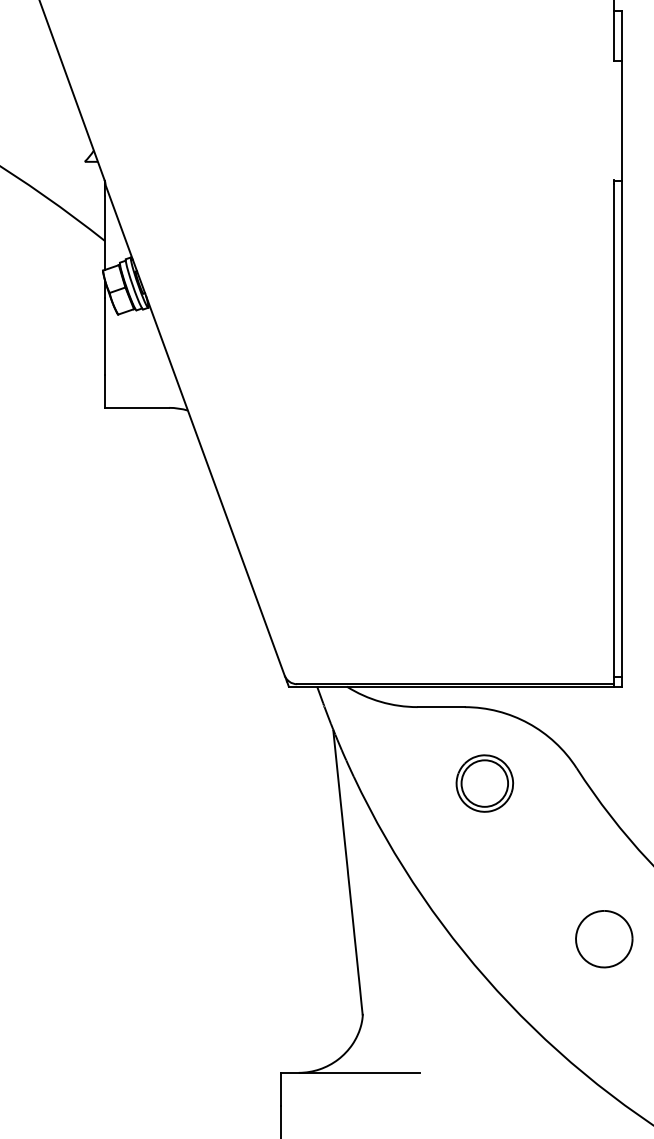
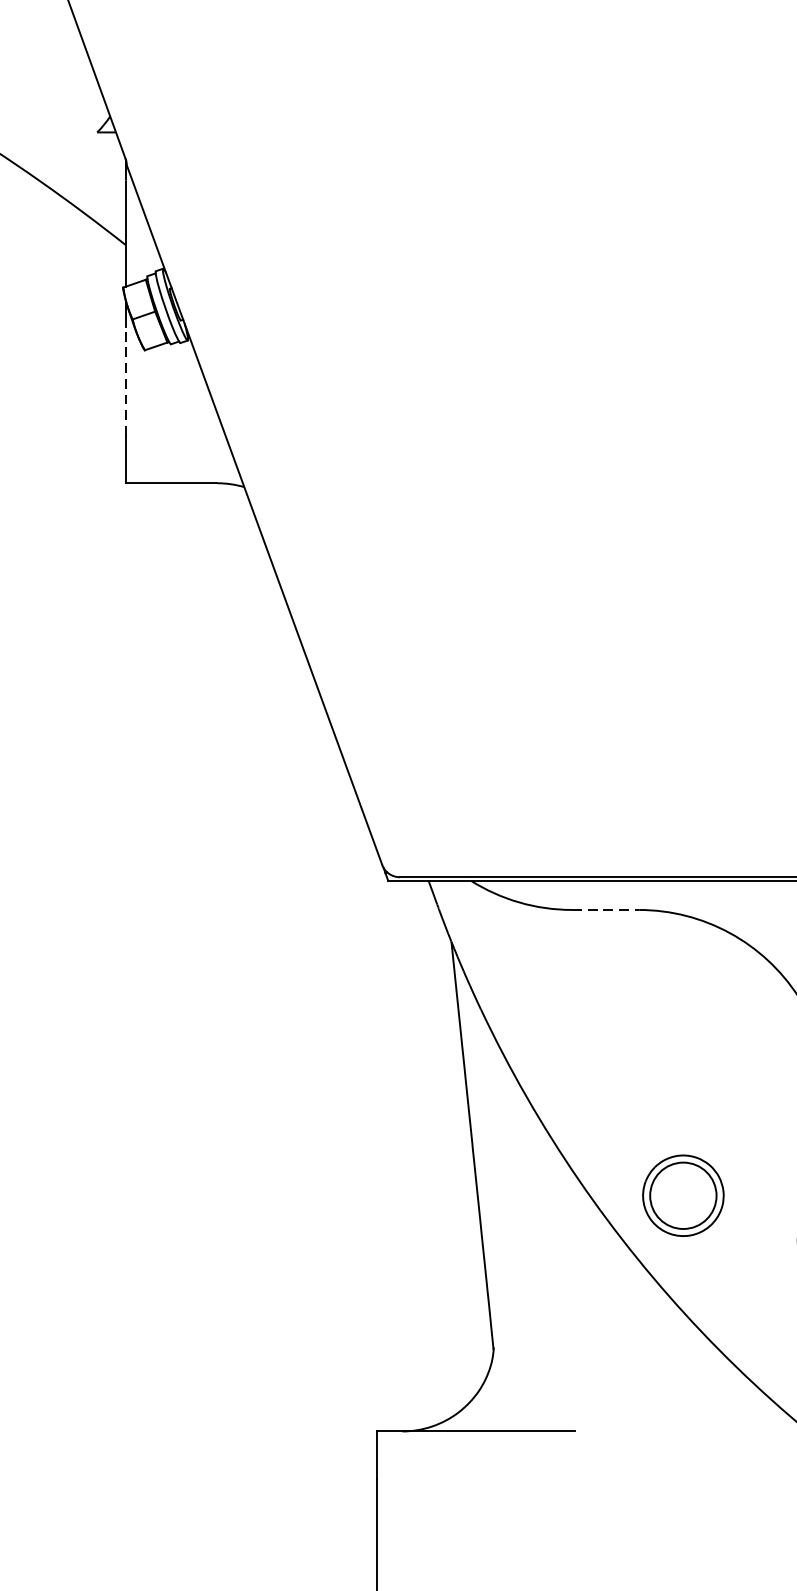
line: (104, 335) -> (125, 380), solid -> dashed
line: (441, 707) -> (605, 910), solid -> dashed
part: (484, 783) -> (682, 1195), moved

